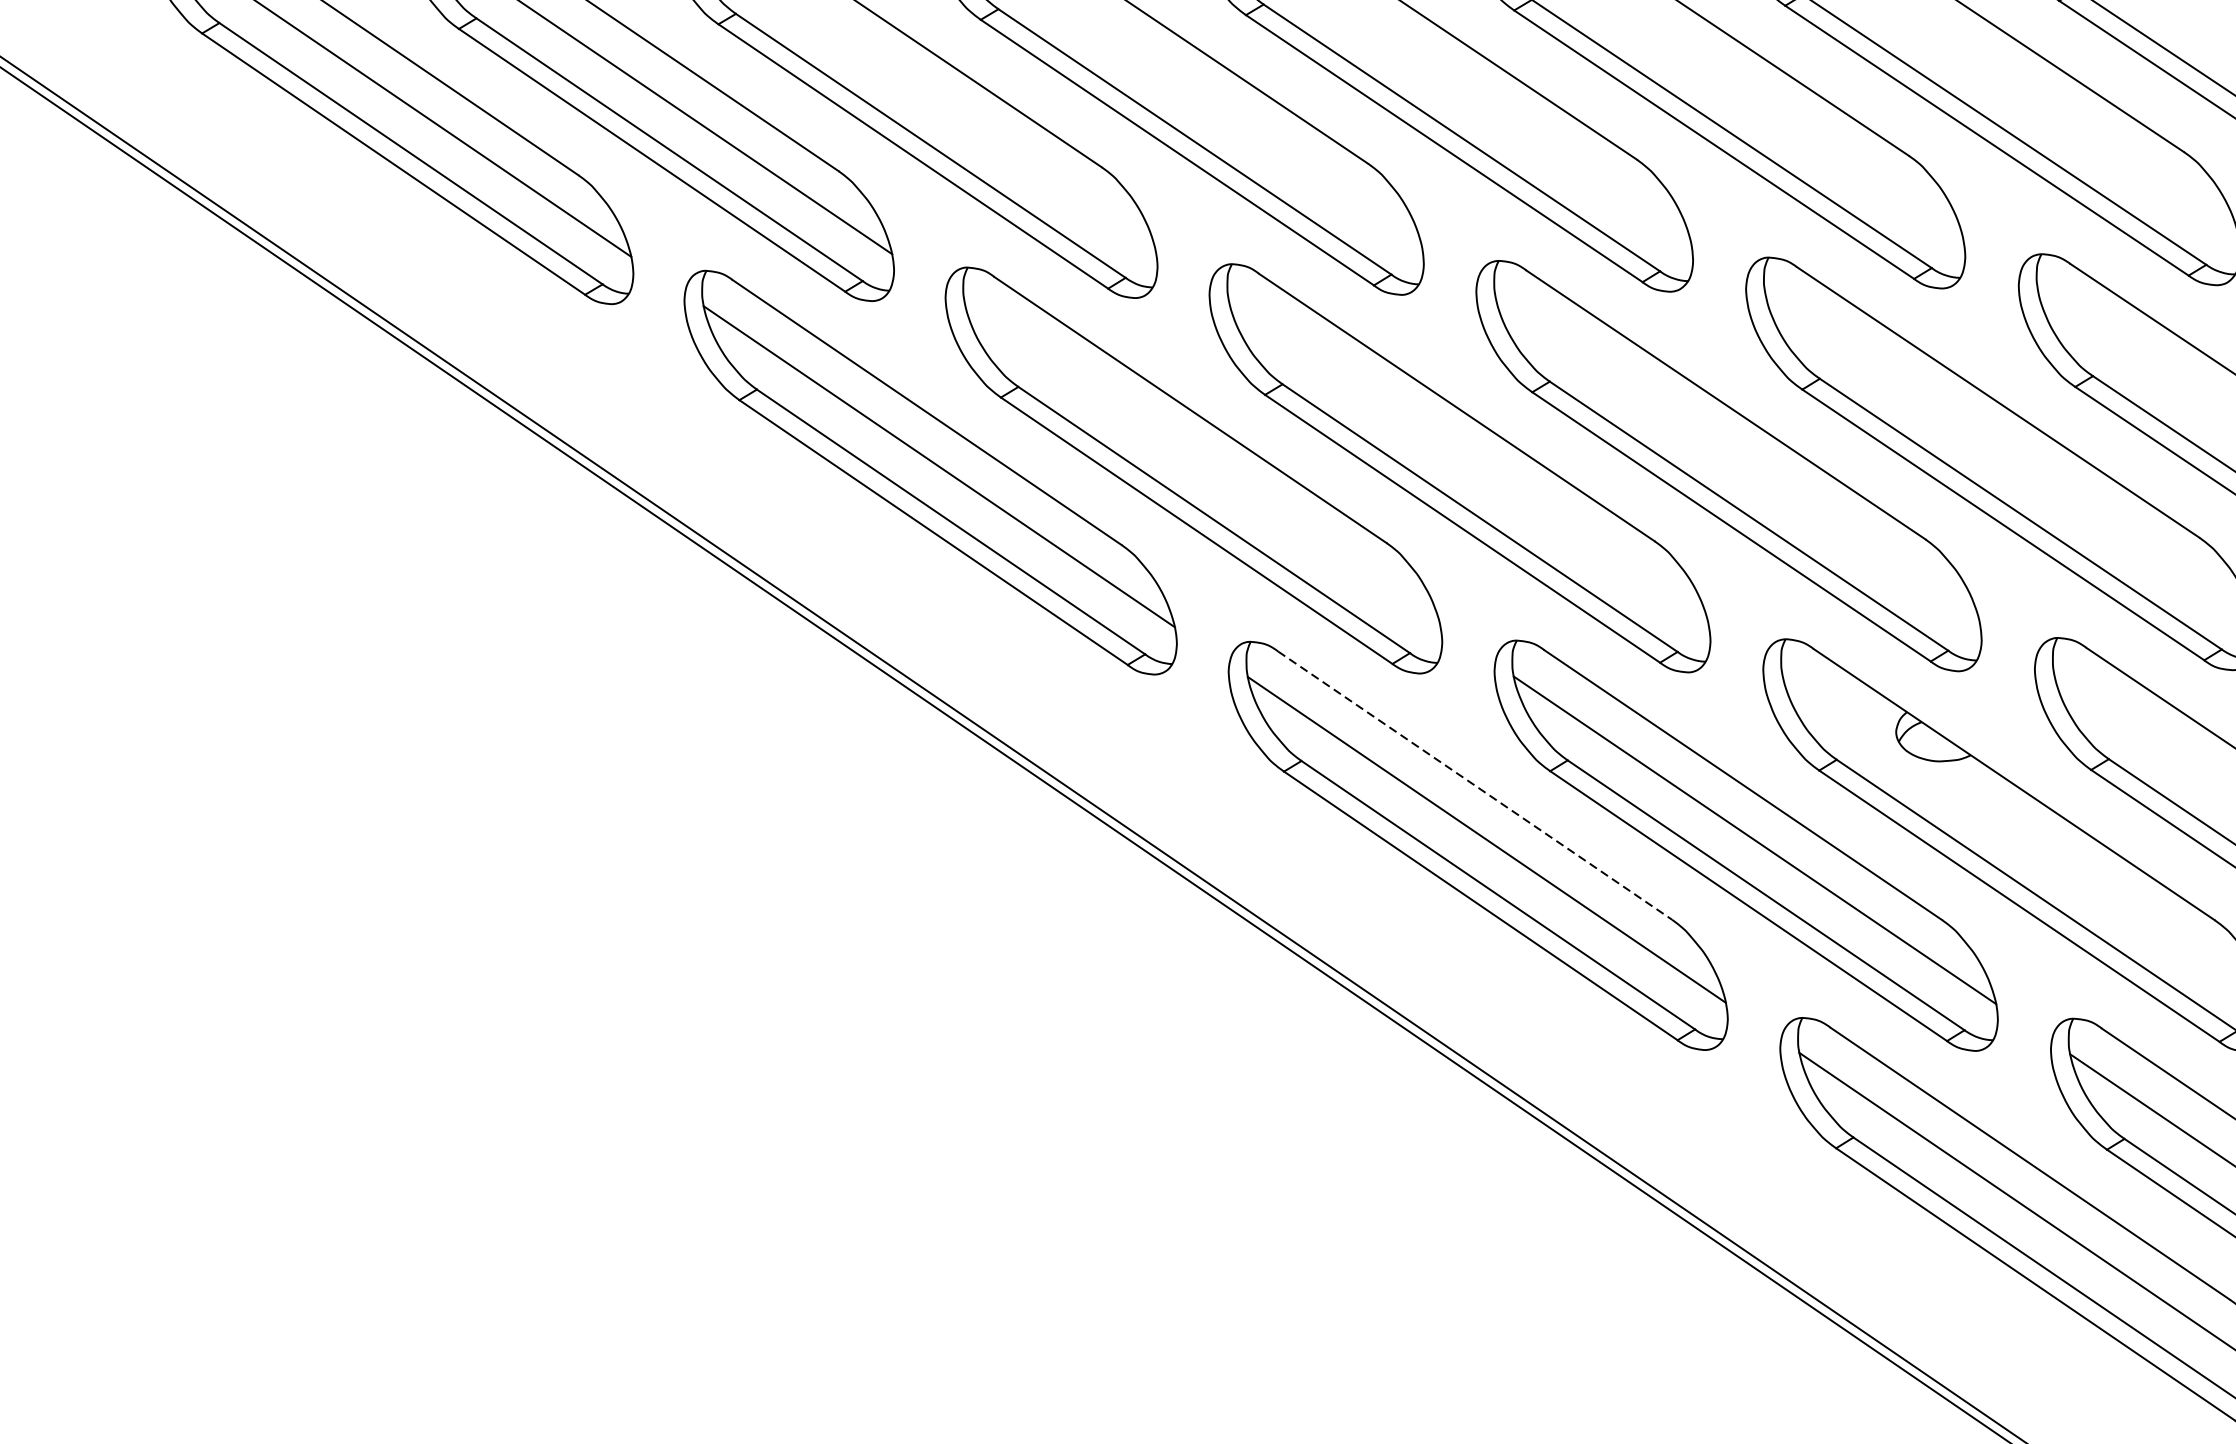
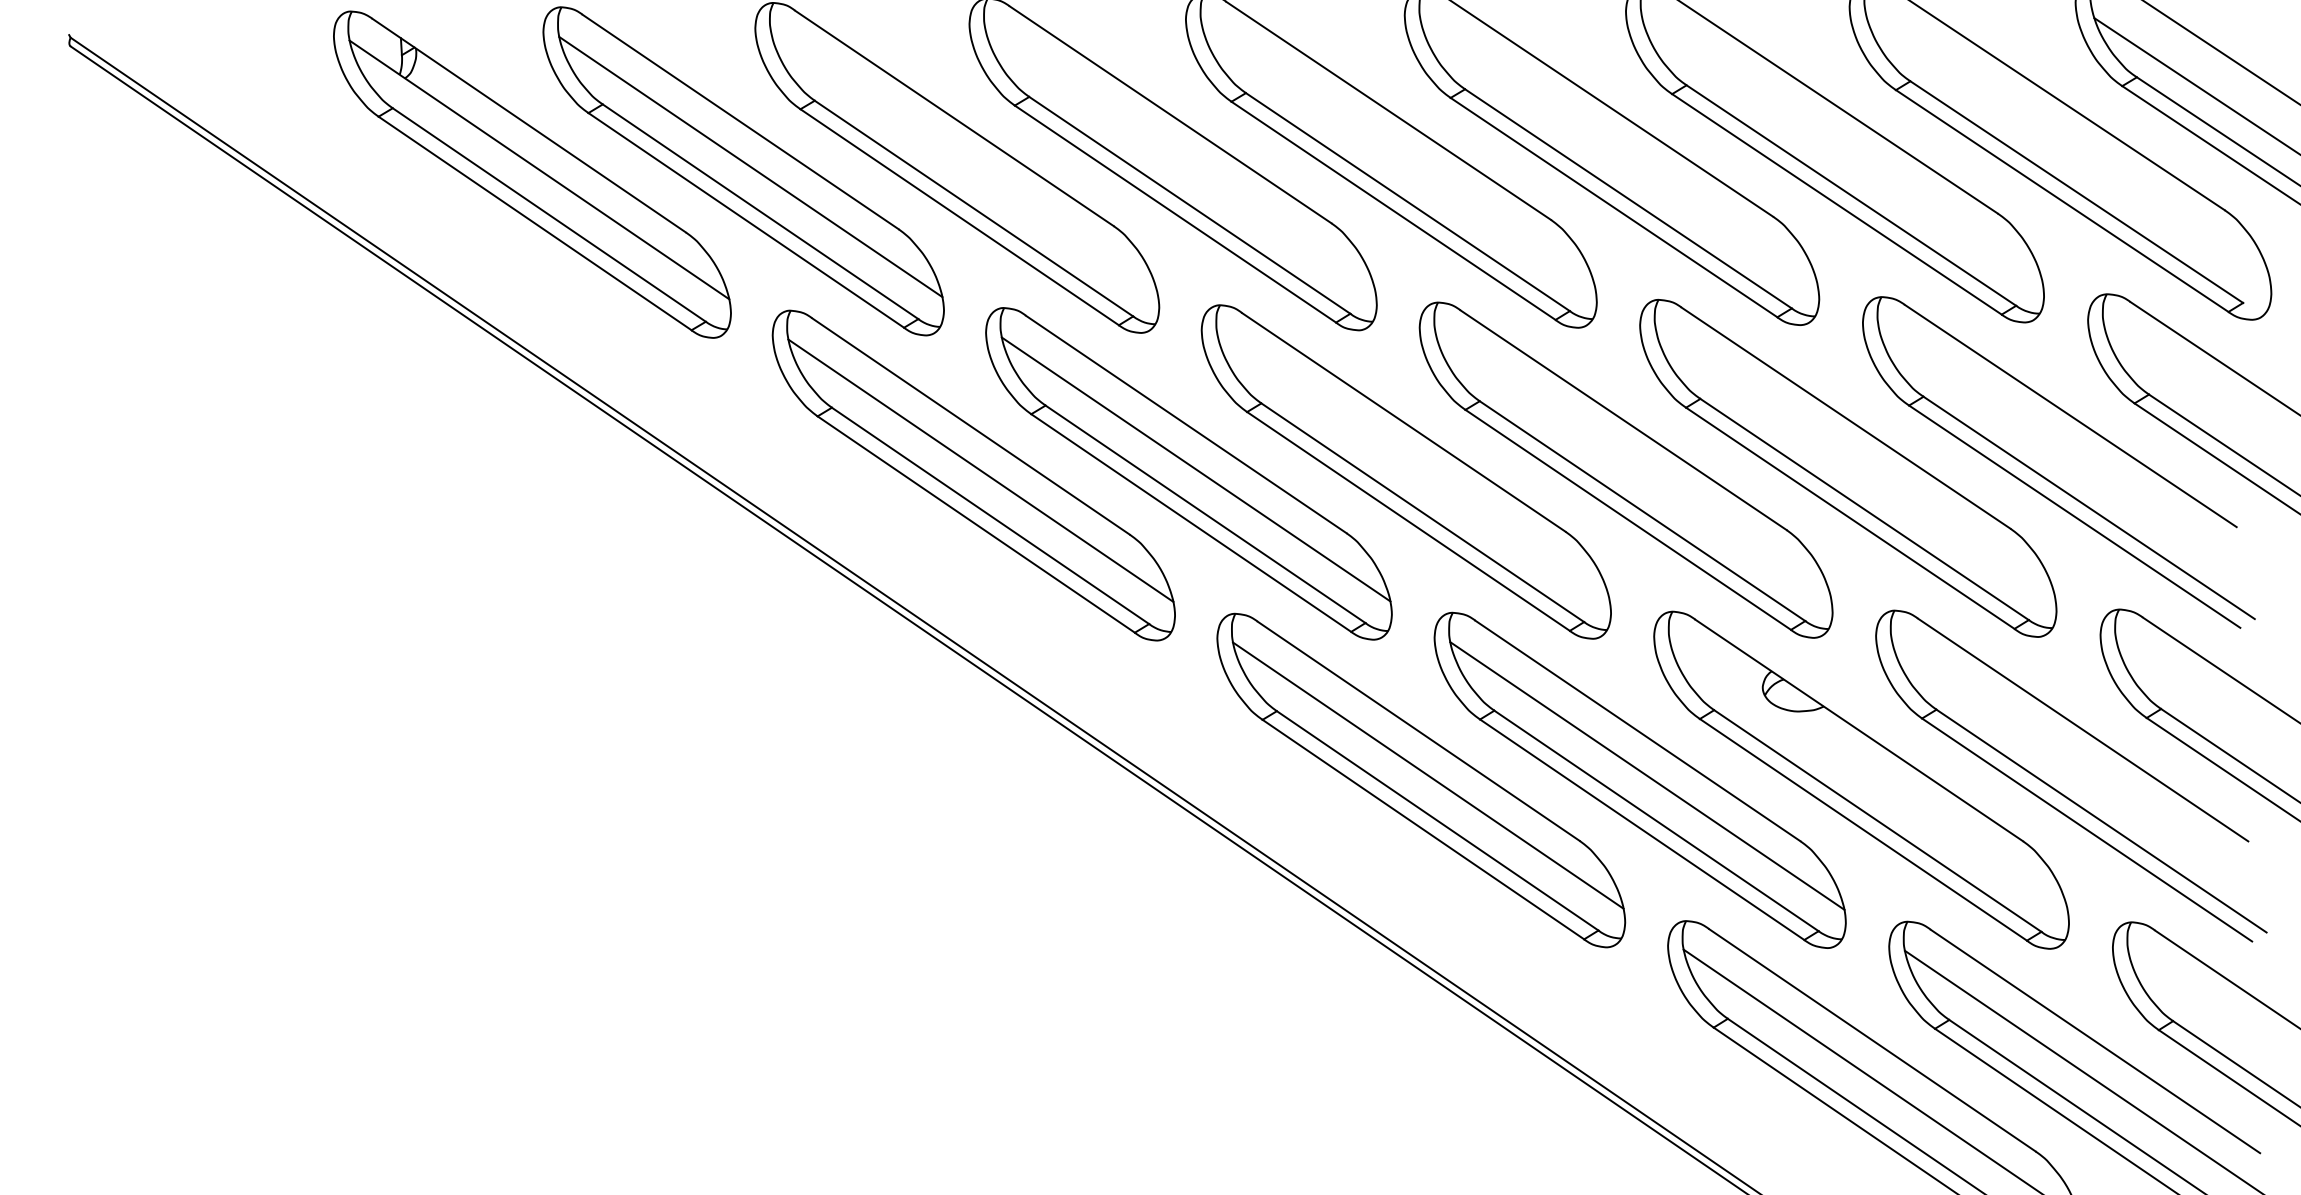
line: (1201, 465) -> (1195, 469), added
line: (1474, 785) -> (1418, 731), dashed -> solid

